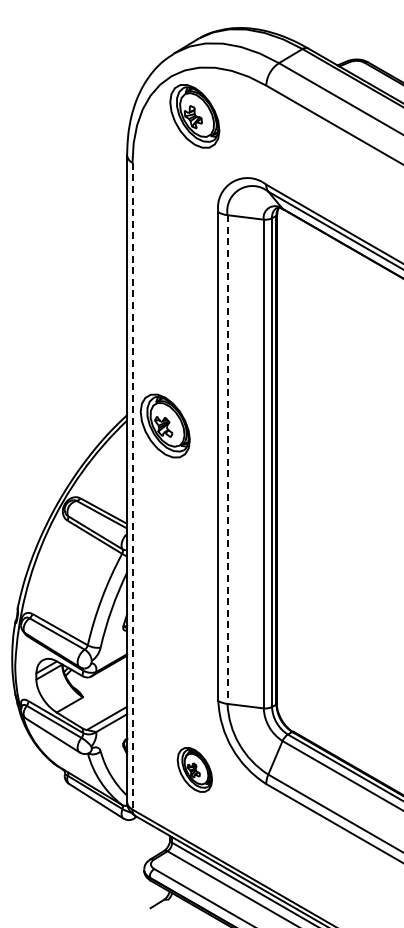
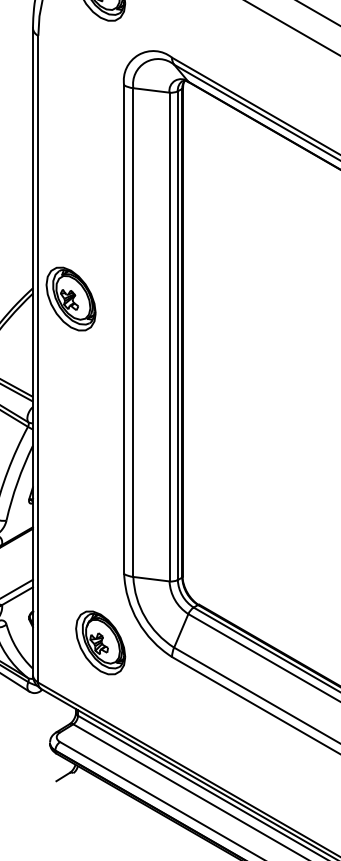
line: (227, 460) -> (133, 333), dashed -> solid
line: (132, 486) -> (38, 359), dashed -> solid
part: (194, 769) -> (100, 642), size x1.43

